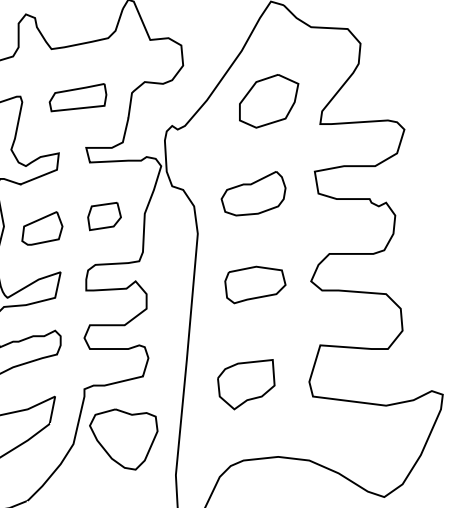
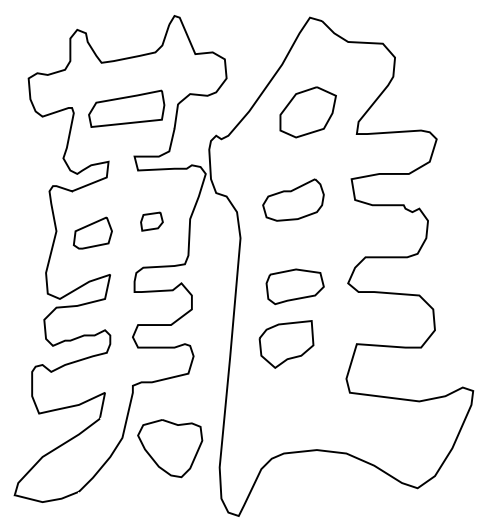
part: (77, 97) -> (126, 108), size x1.4
part: (104, 216) -> (151, 221), size x0.7
part: (246, 384) -> (286, 344), moved
part: (124, 439) -> (170, 448), moved

